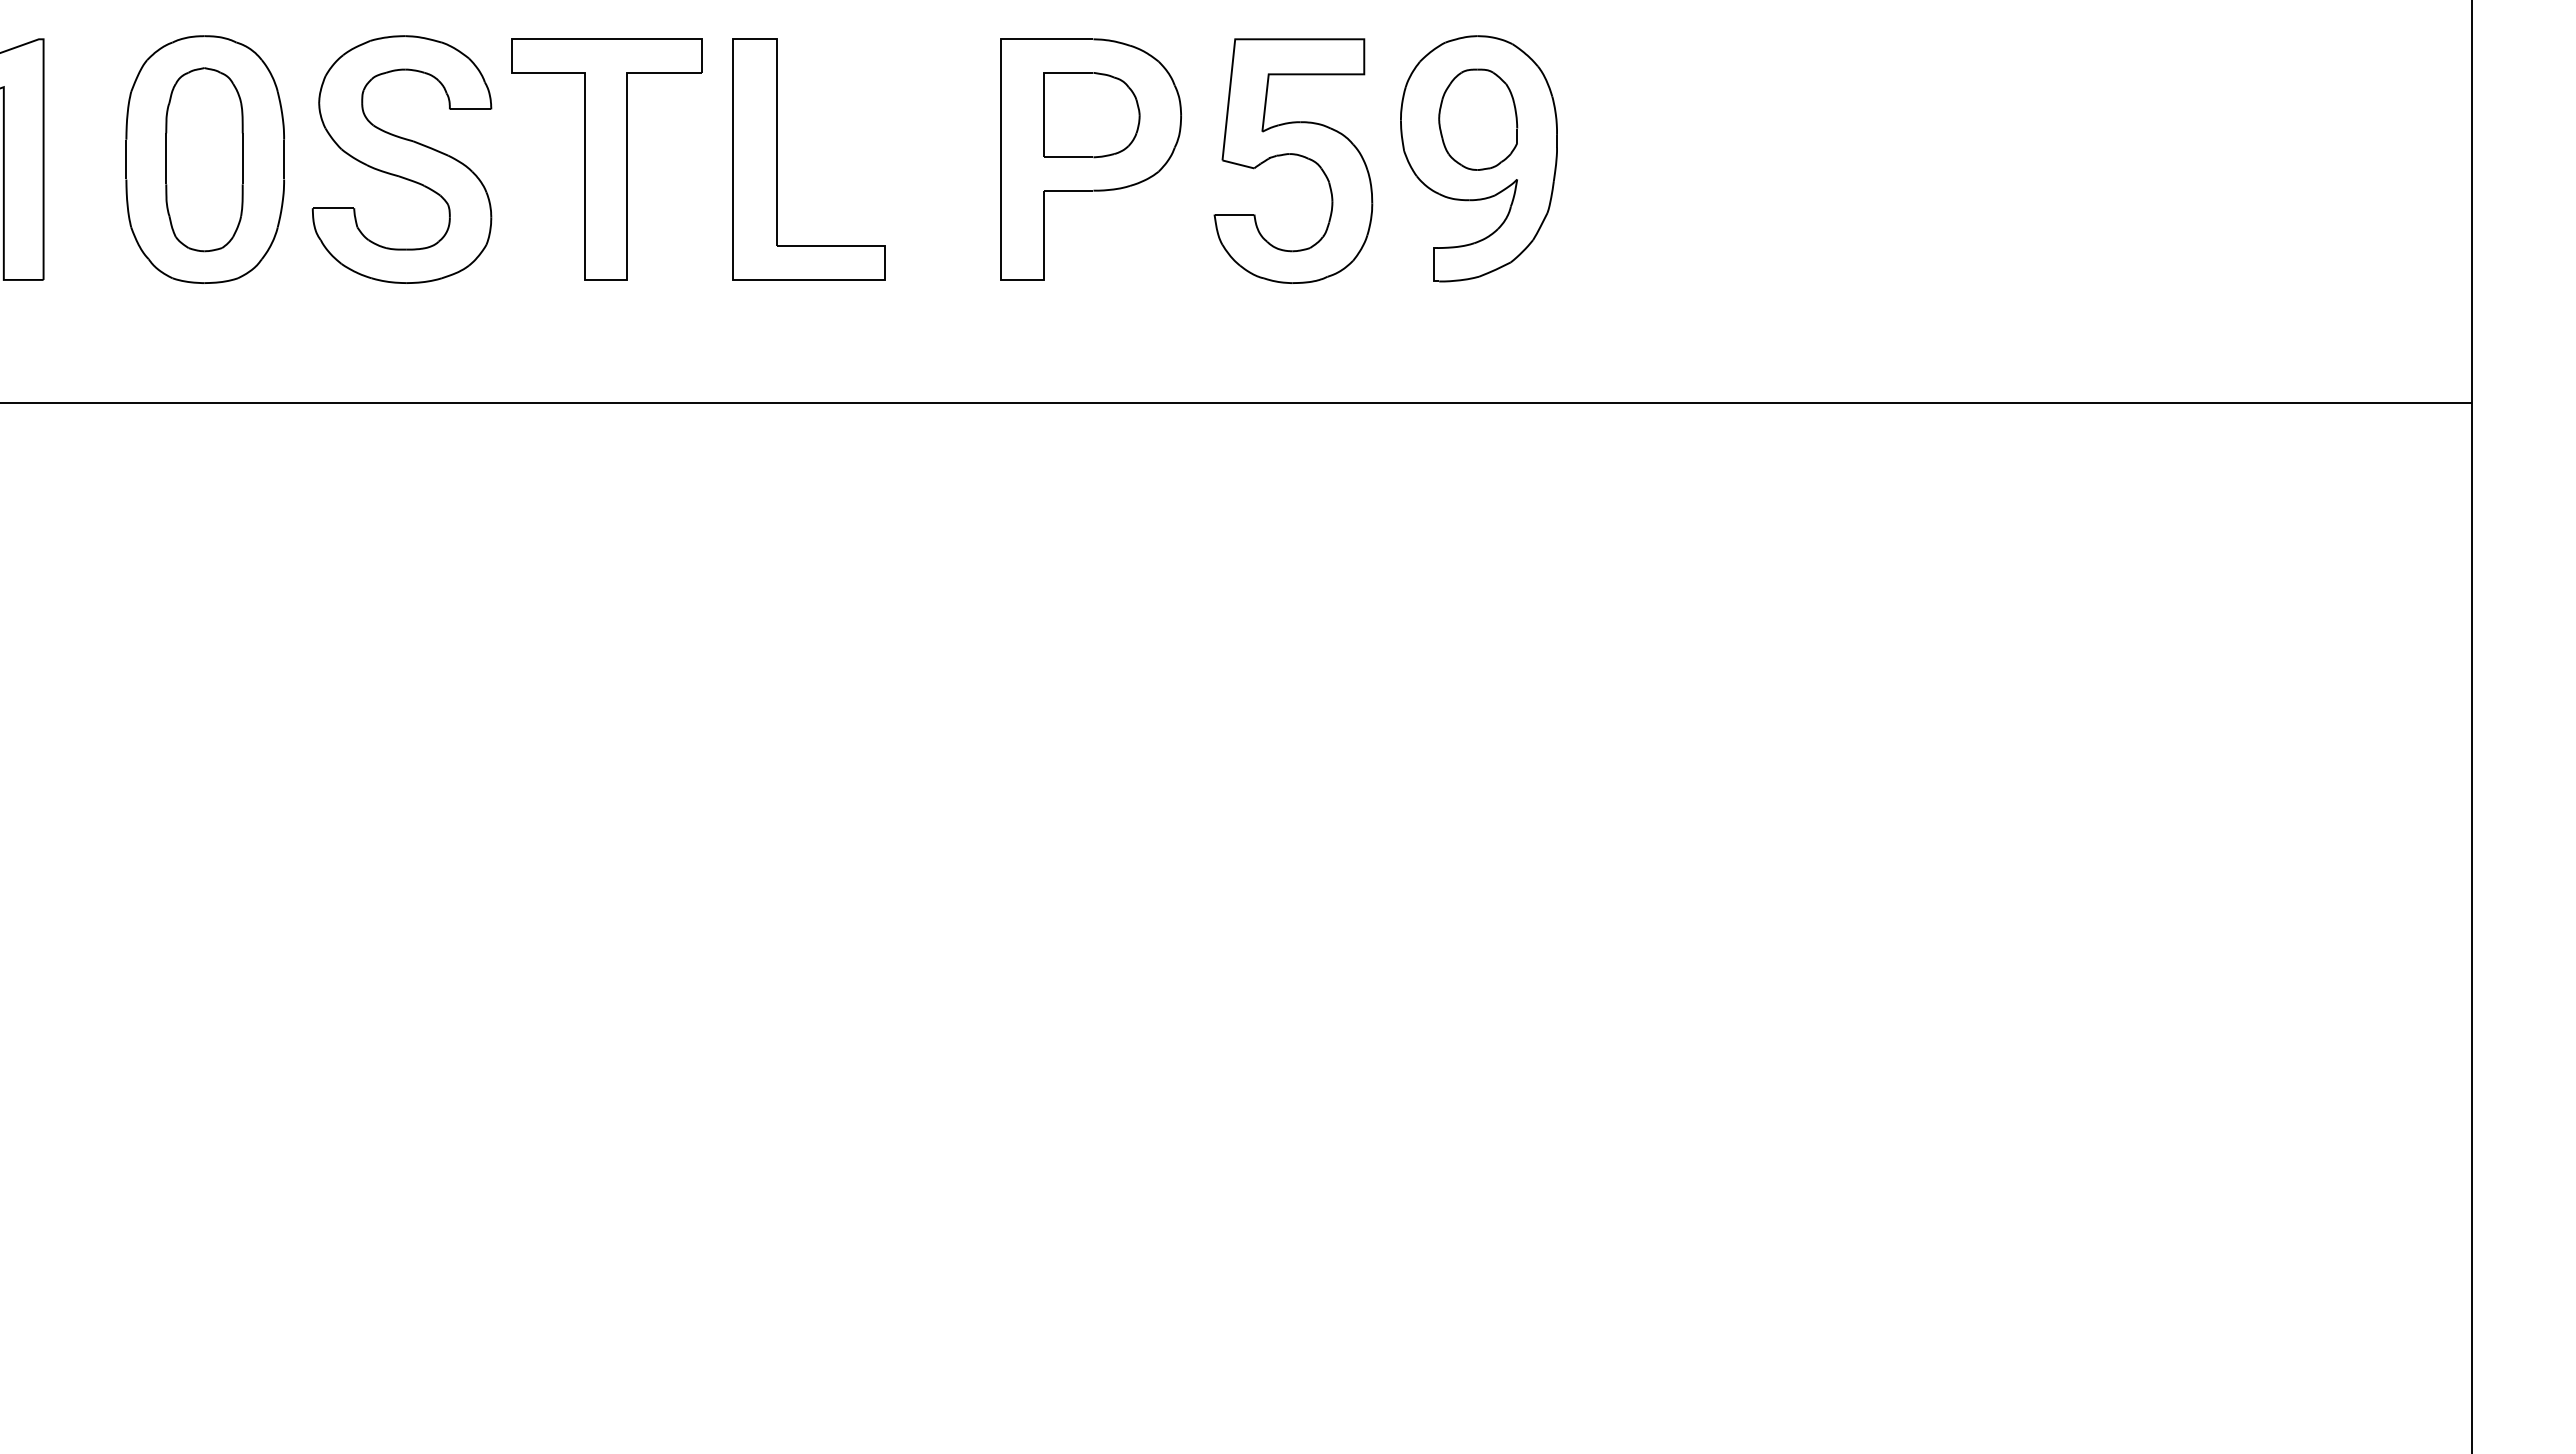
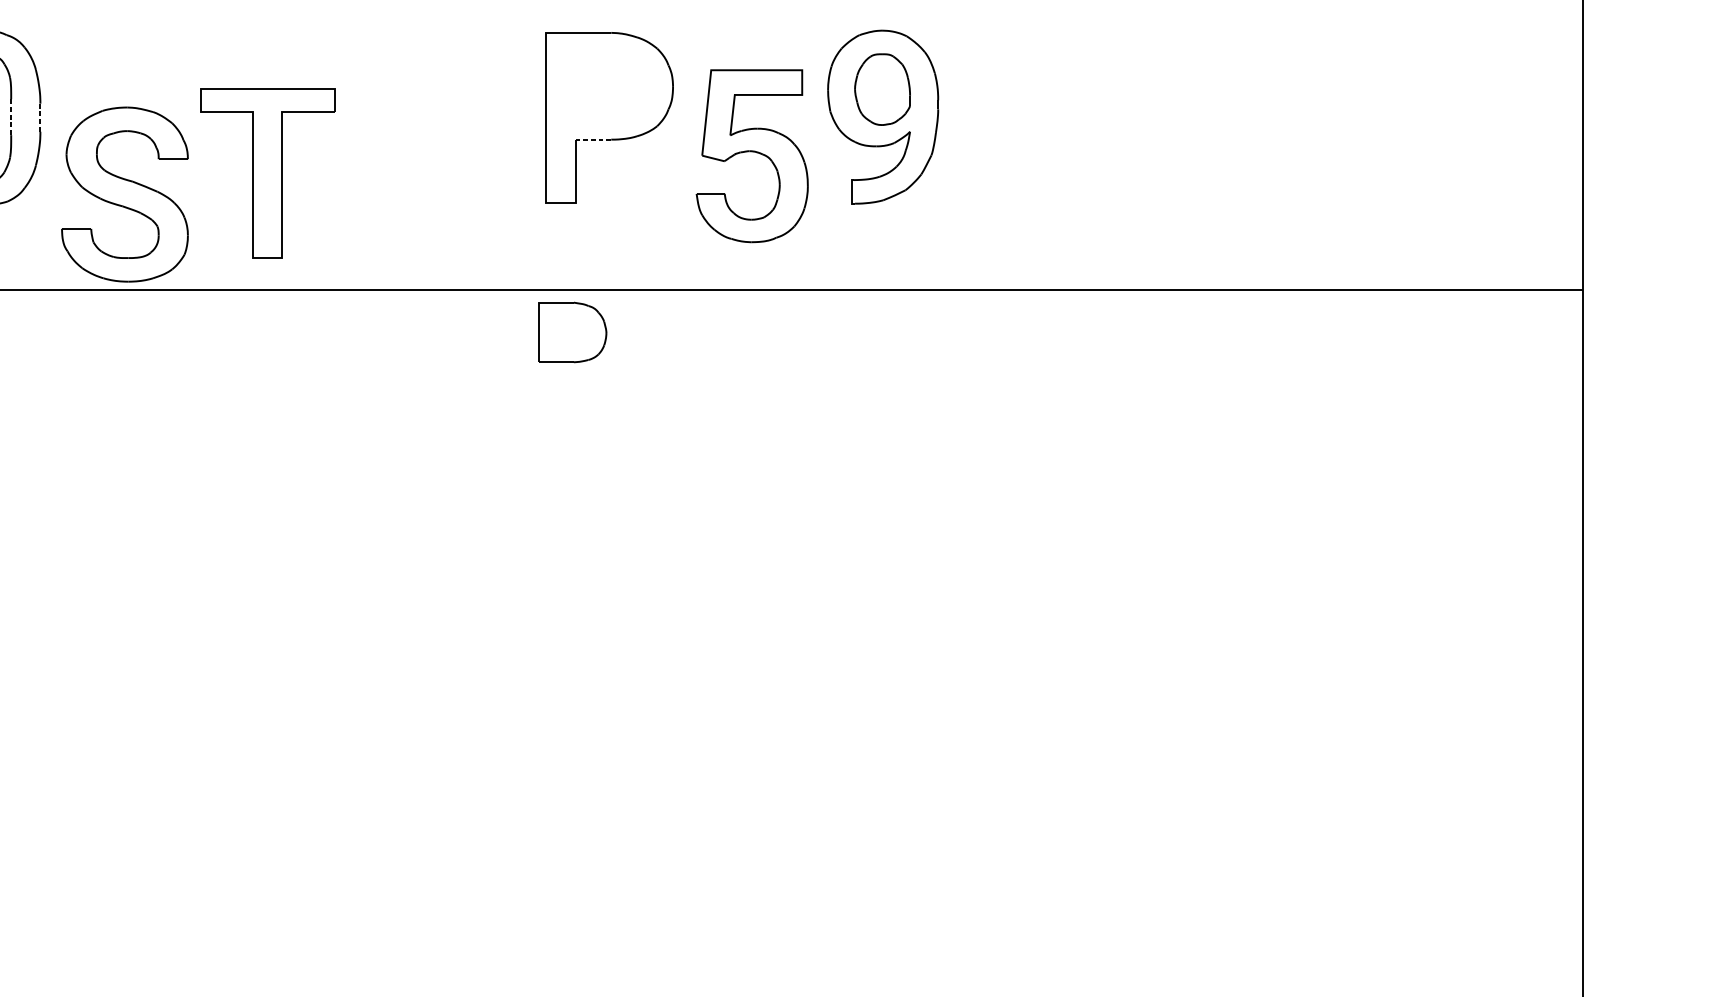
part: (1091, 115) -> (572, 332), moved
line: (242, 158) -> (11, 116), solid -> dashed
line: (284, 159) -> (40, 117), solid -> dashed
part: (401, 159) -> (124, 194), moved
part: (606, 159) -> (267, 173), moved
part: (777, 159) -> (388, 117), removed
part: (1293, 160) -> (752, 155), moved
line: (1068, 190) -> (593, 139), solid -> dashed

